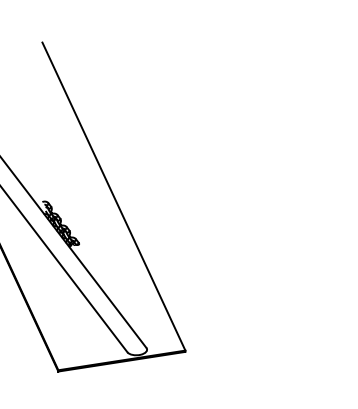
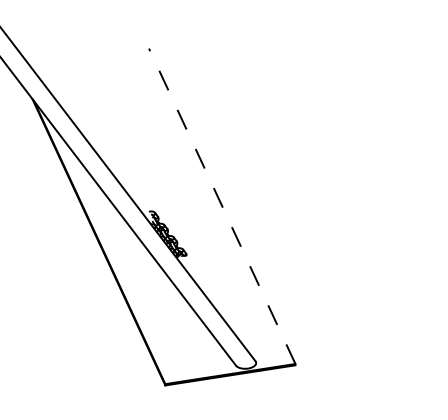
line: (114, 196) -> (222, 206), solid -> dashed

